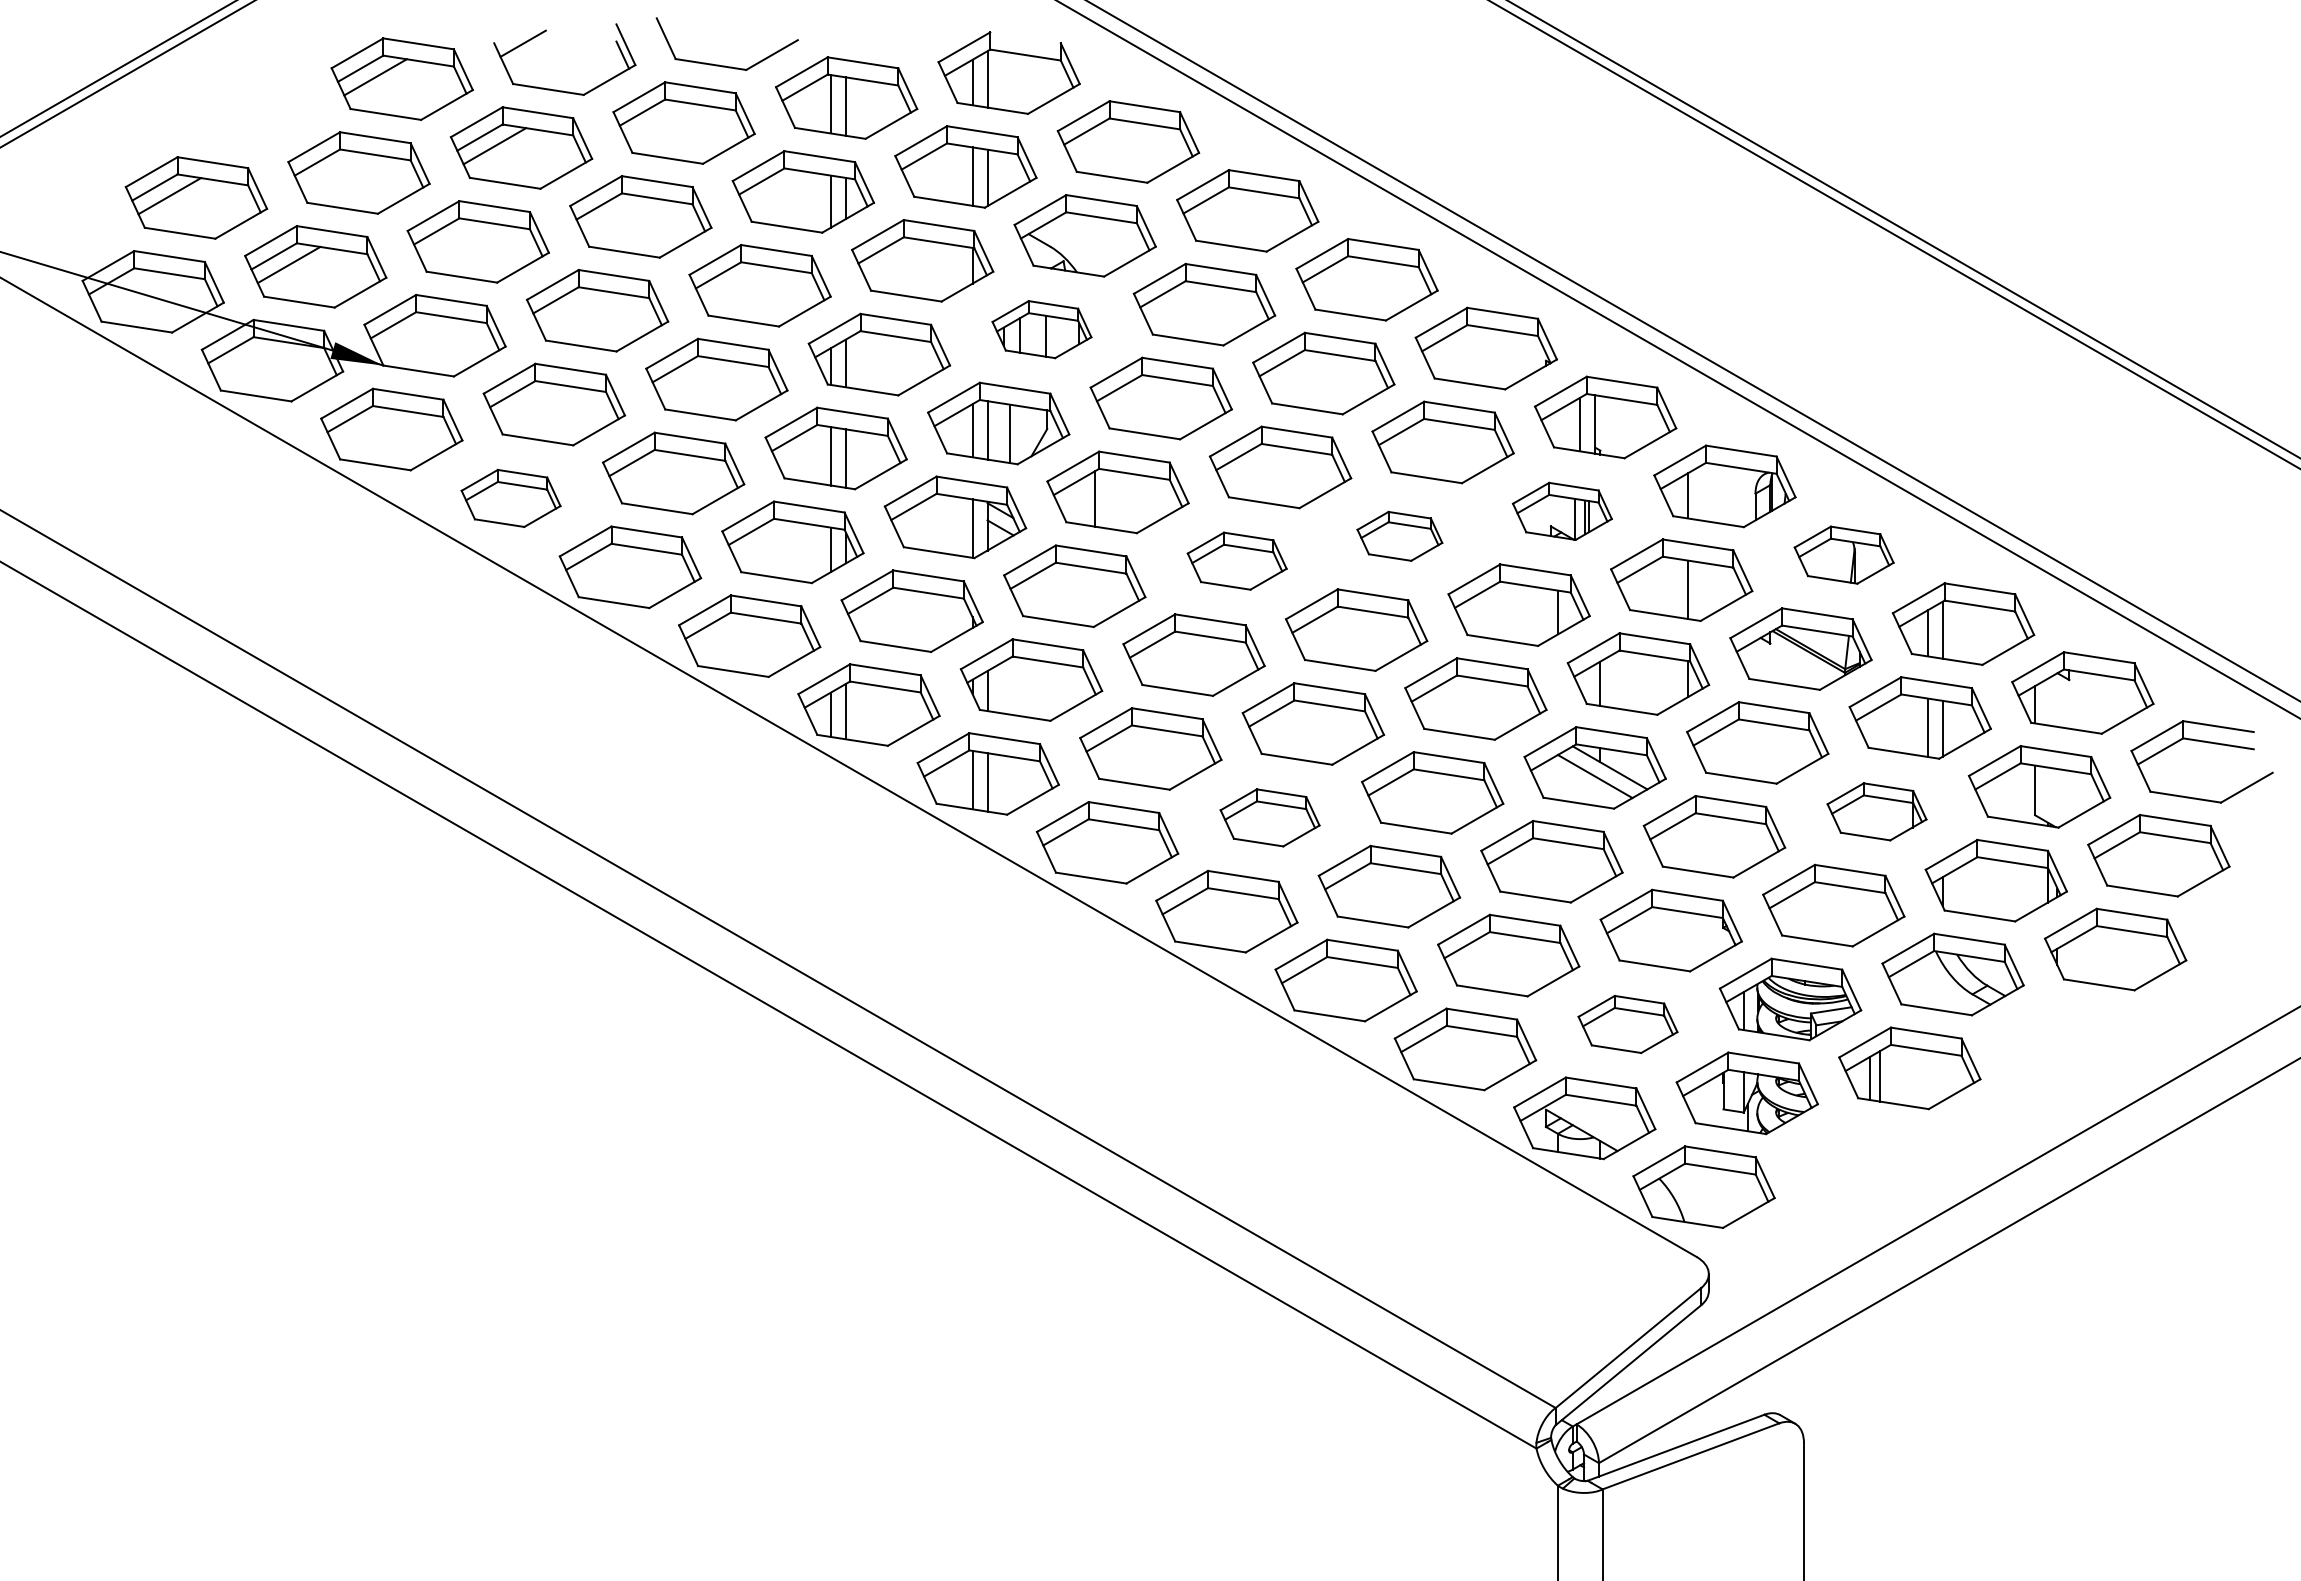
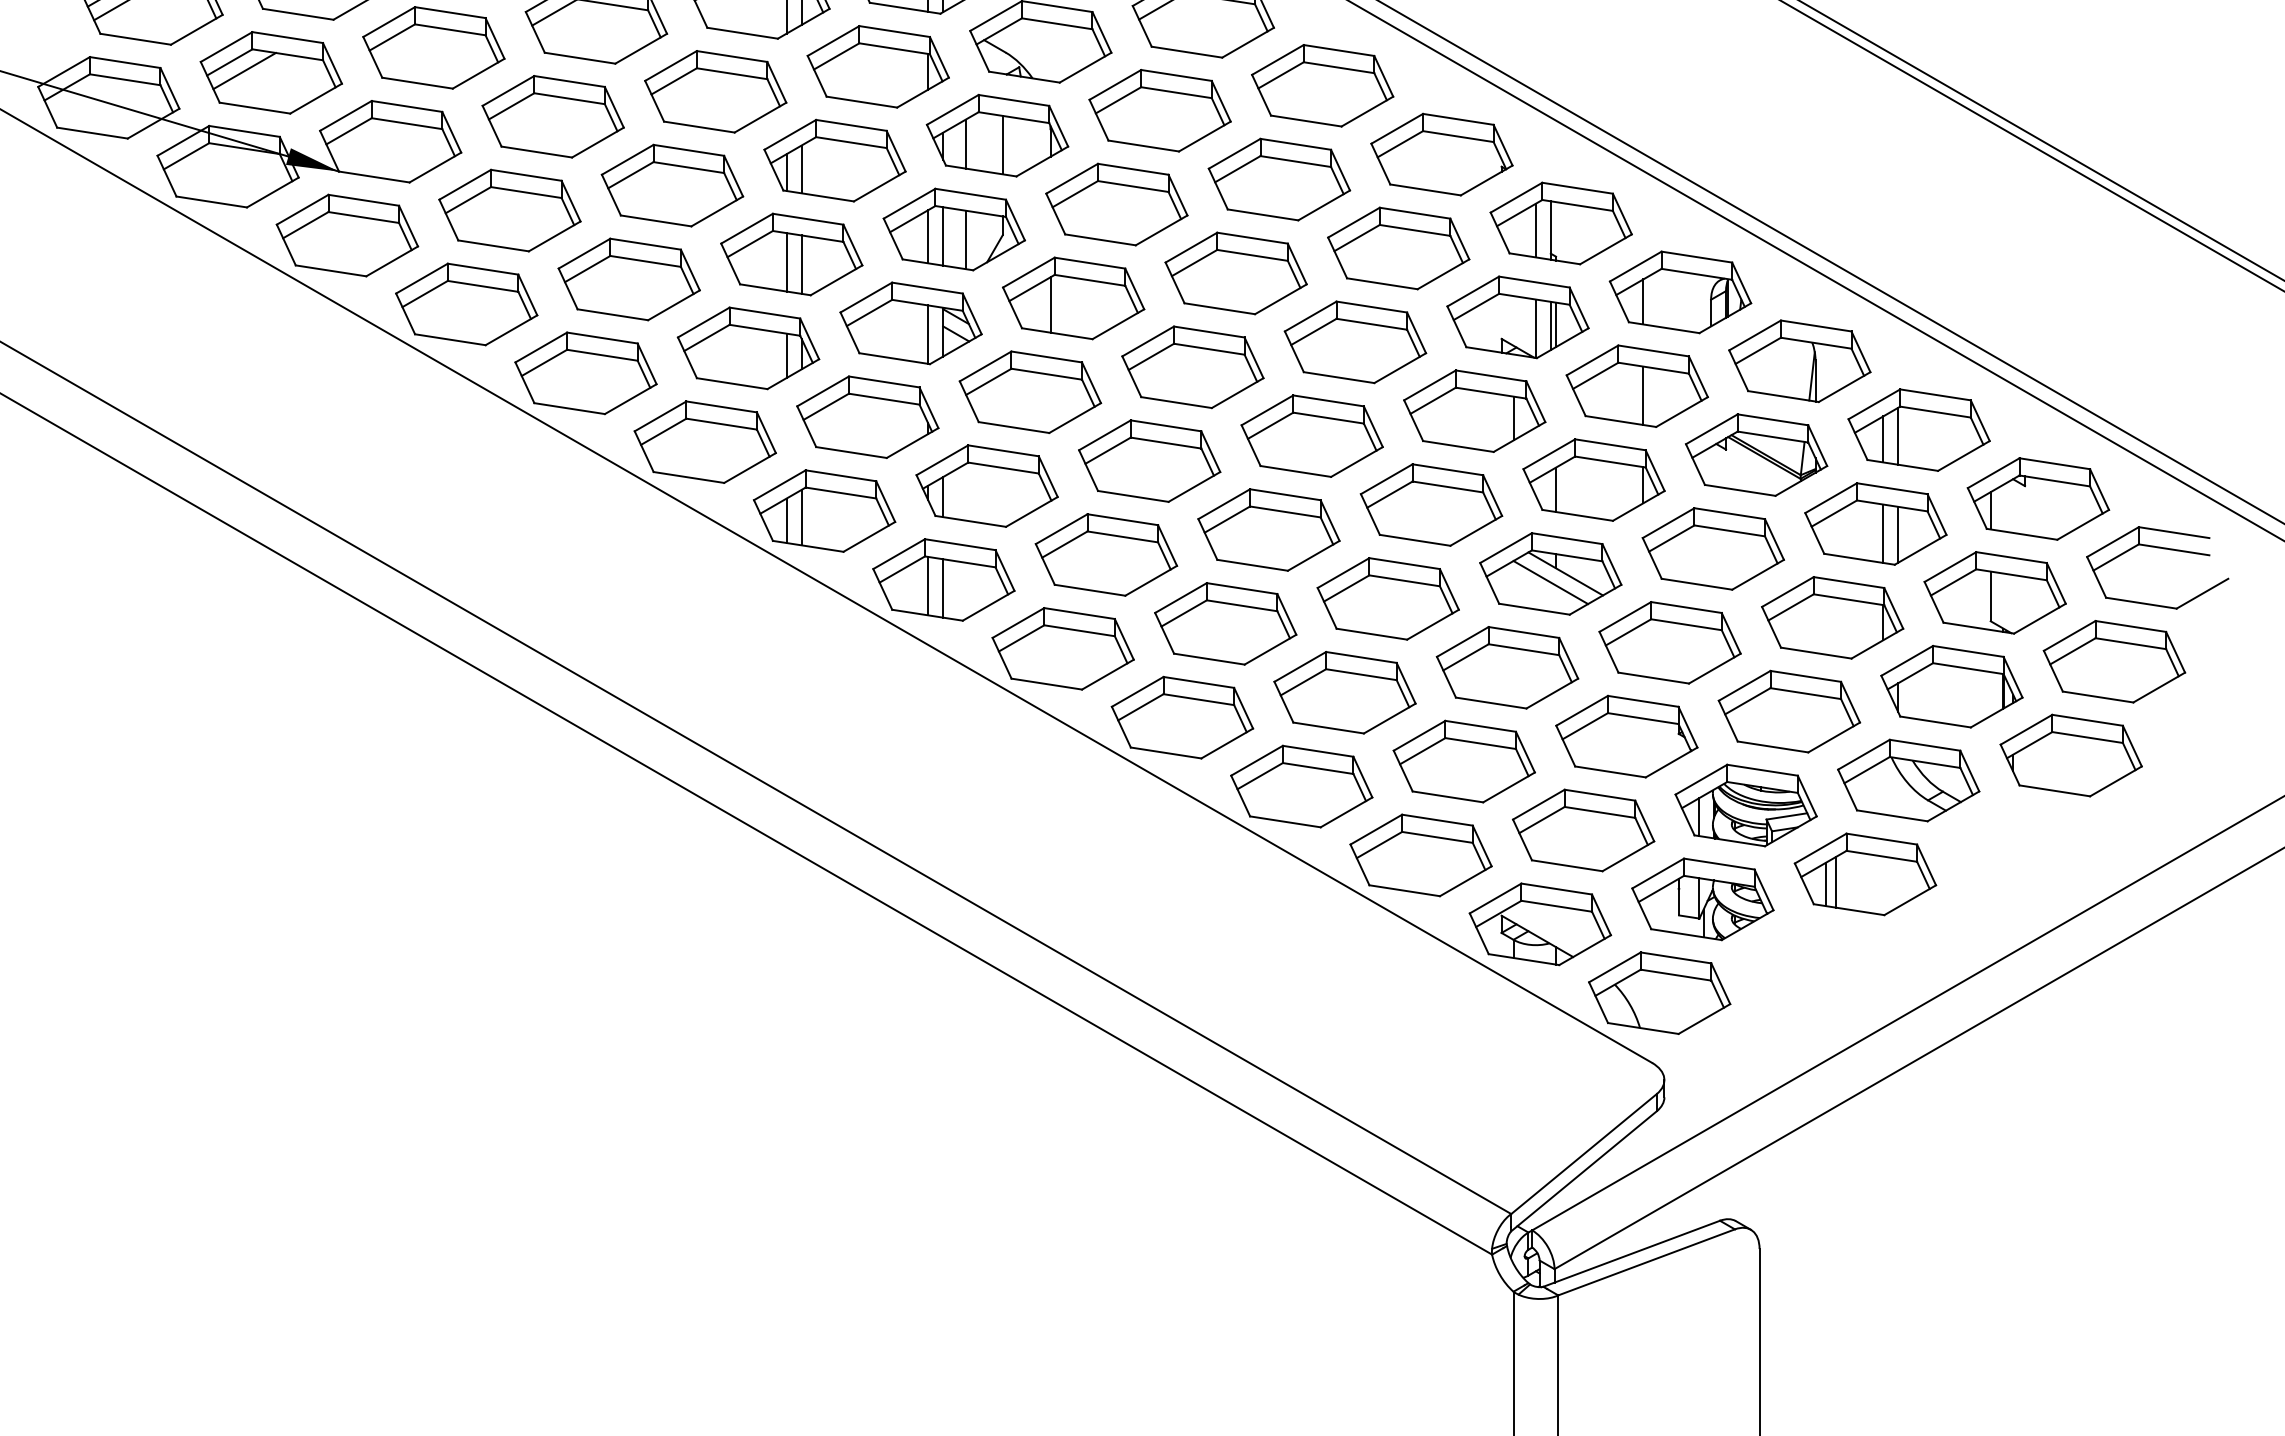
part: (1041, 329) -> (997, 135), size x1.43
part: (510, 498) -> (466, 304), size x1.43
part: (1562, 511) -> (1518, 317), size x1.43
part: (1399, 536) -> (1355, 342), size x1.67
part: (1843, 554) -> (1799, 360), size x1.43
part: (1236, 560) -> (1192, 366), size x1.43
part: (1876, 811) -> (1832, 617), size x1.43
part: (1269, 817) -> (1225, 623), size x1.43
part: (1627, 1024) -> (1583, 830), size x1.43

